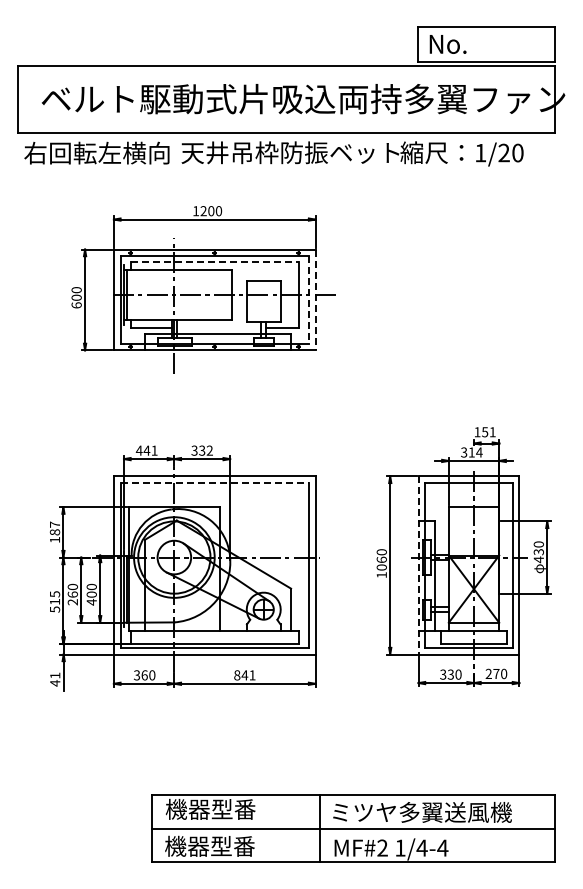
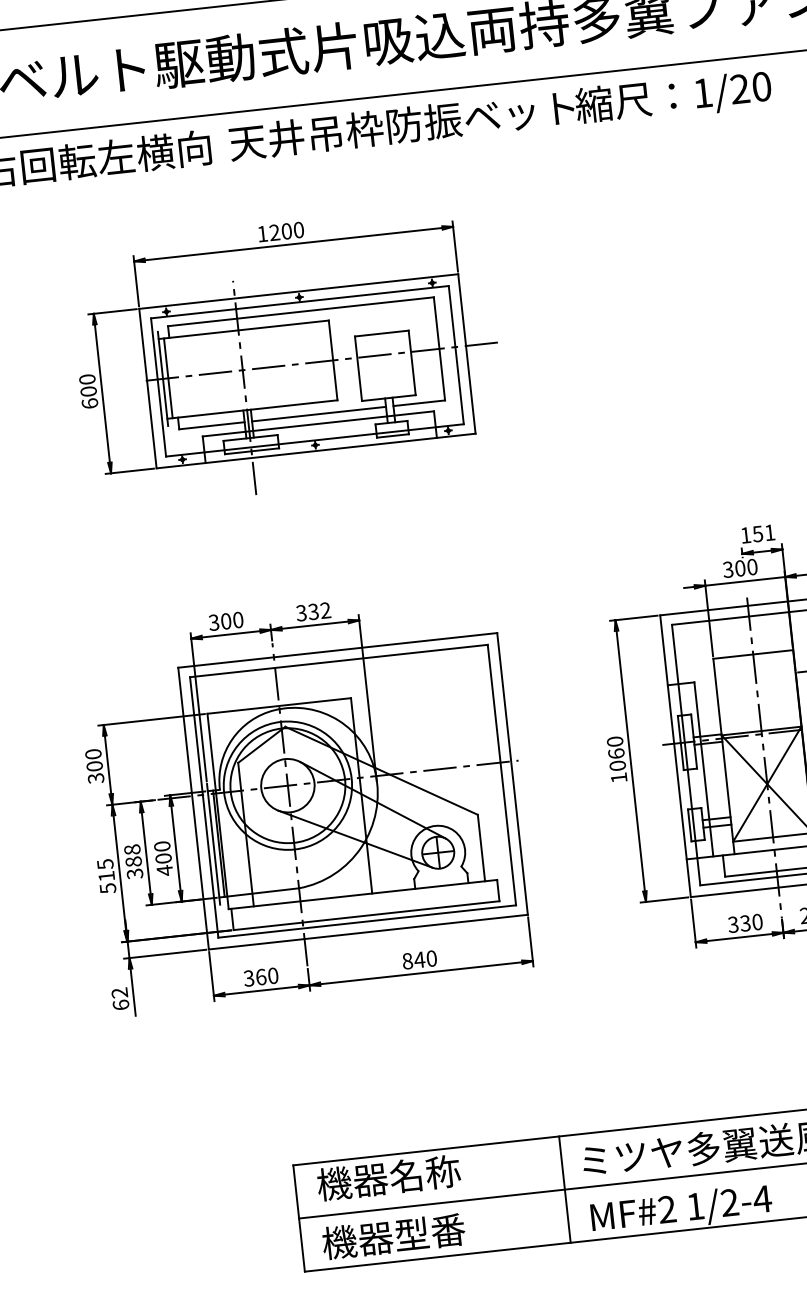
line: (215, 262) -> (302, 311), dashed -> solid
line: (308, 299) -> (455, 354), dashed -> solid
line: (315, 300) -> (466, 354), dashed -> solid
line: (218, 327) -> (318, 414), added
text: (146, 450) -> (225, 621), 441 -> 300
text: (475, 452) -> (746, 567), 314 -> 300
line: (215, 483) -> (340, 661), dashed -> solid
text: (54, 532) -> (93, 766), 187 -> 300
line: (418, 565) -> (675, 756), dashed -> solid
text: (72, 594) -> (133, 861), 260 -> 388
text: (252, 675) -> (431, 958), 841 -> 840
text: (55, 679) -> (120, 999), 41 -> 62
text: (233, 808) -> (424, 1172), 機器型番 -> 機器名称
text: (421, 847) -> (728, 1201), 1/4-4 -> 1/2-4

